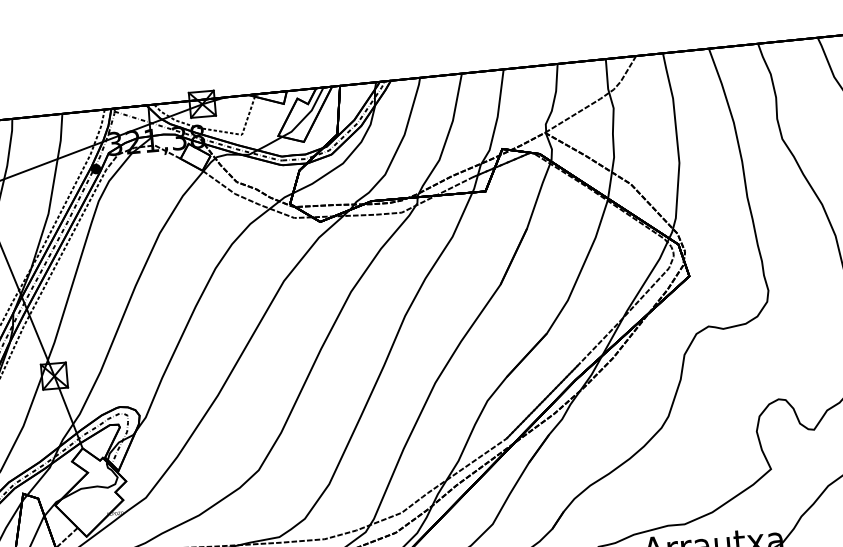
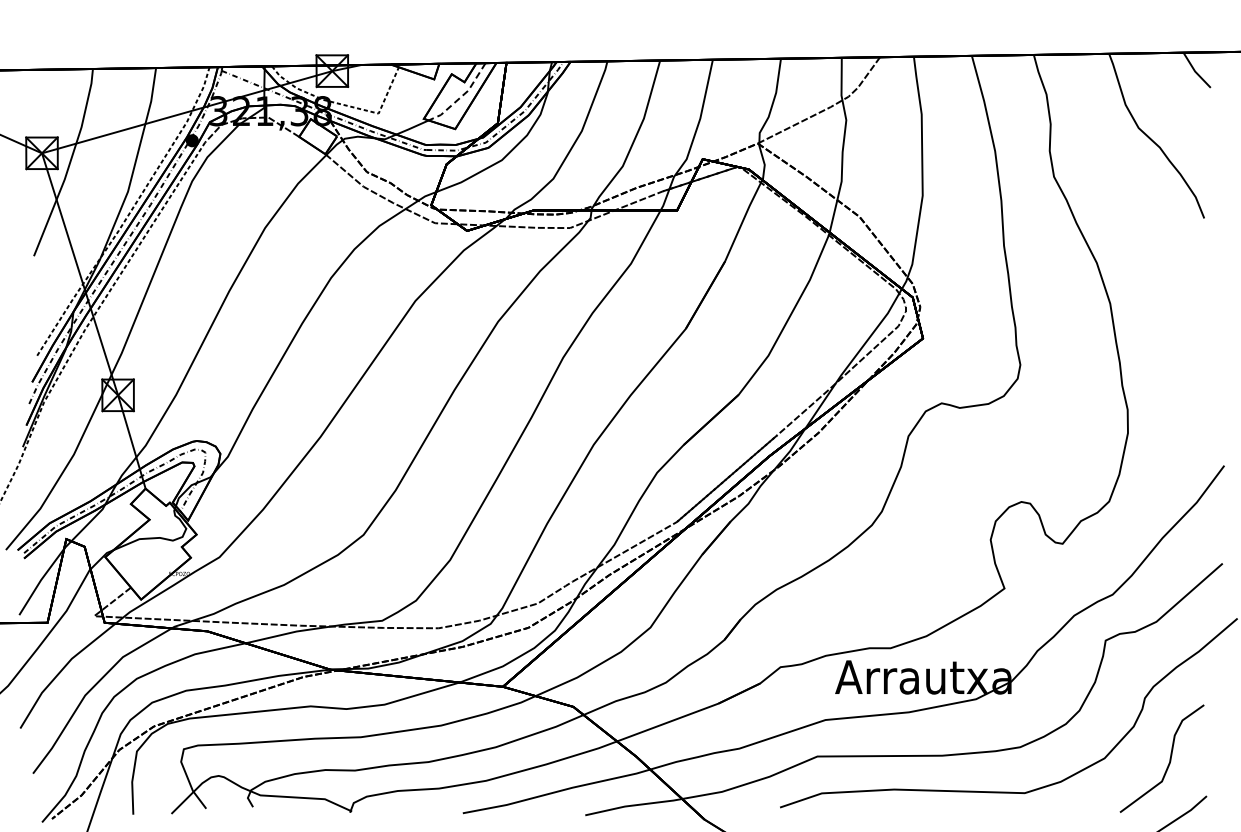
line: (306, 115) -> (461, 96), solid -> dashed

